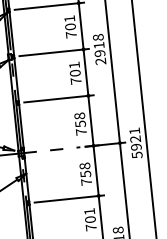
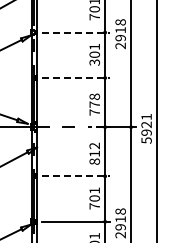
line: (54, 52) -> (76, 32), solid -> dashed
text: (75, 81) -> (94, 62), 701 -> 301
line: (59, 99) -> (76, 78), solid -> dashed
text: (80, 123) -> (94, 104), 758 -> 778
text: (85, 173) -> (94, 153), 758 -> 812
line: (69, 199) -> (76, 176), solid -> dashed

